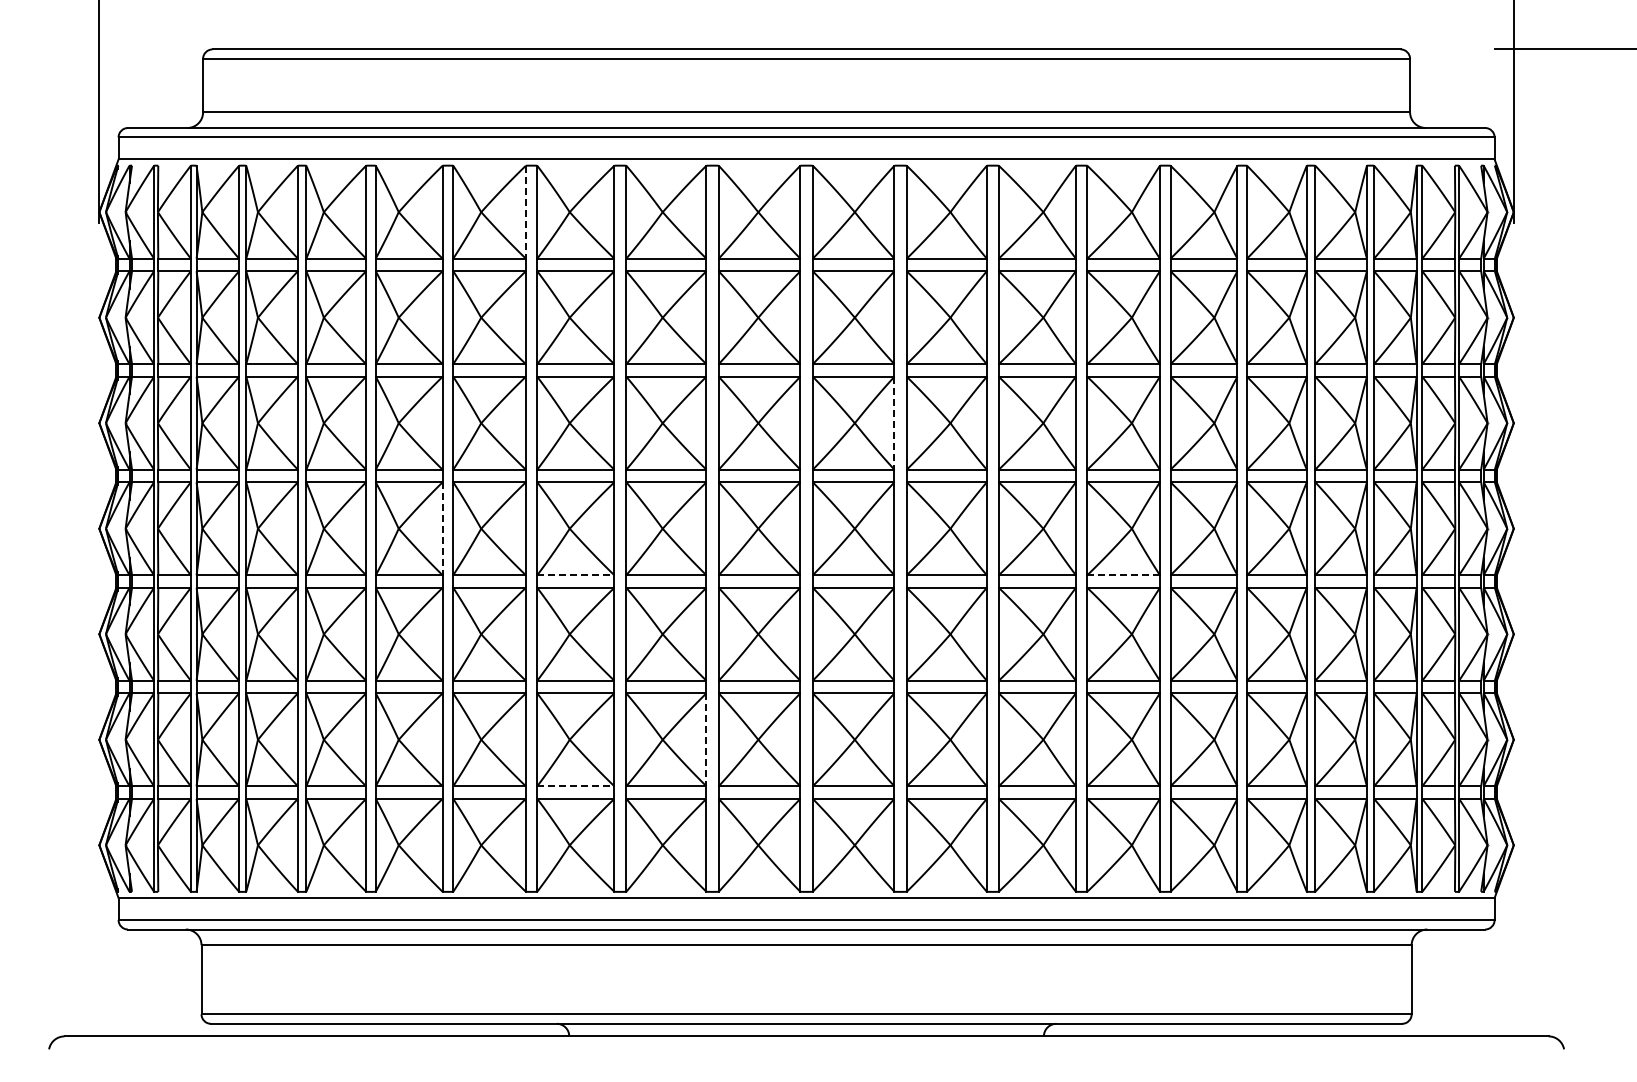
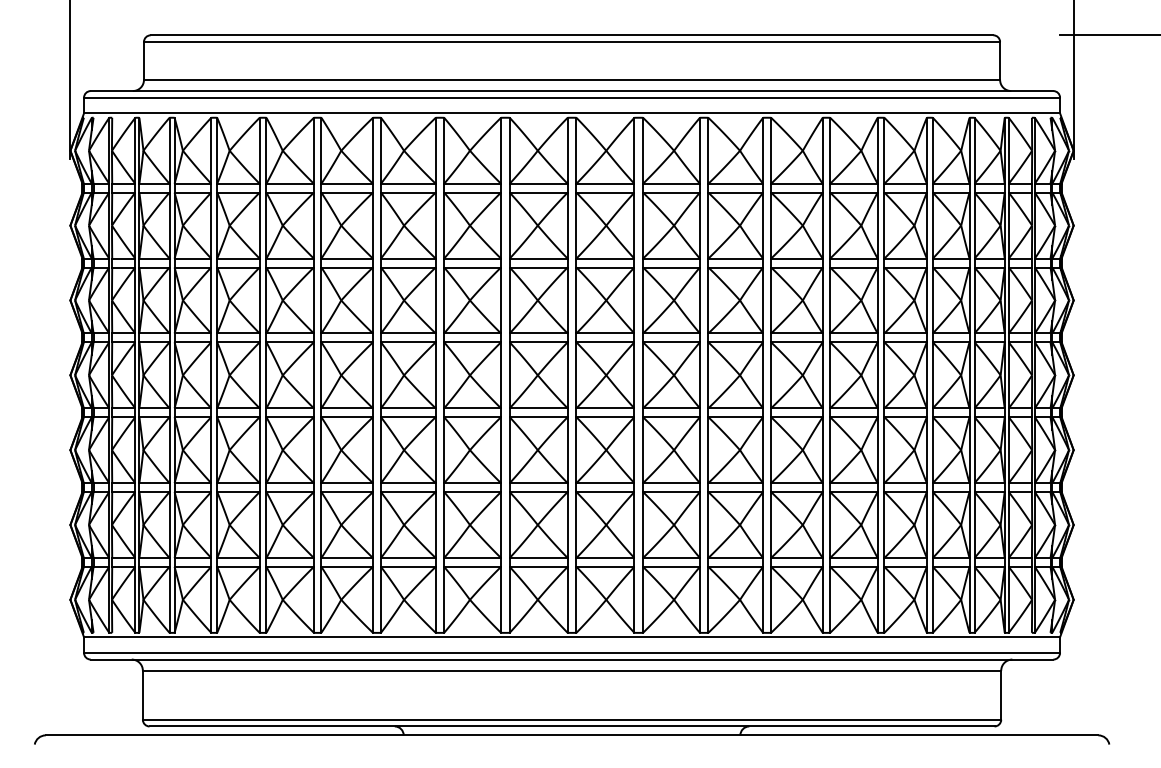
line: (525, 212) -> (372, 150), dashed -> solid
line: (894, 423) -> (634, 300), dashed -> solid
line: (442, 529) -> (313, 375), dashed -> solid
line: (575, 575) -> (408, 408), dashed -> solid
line: (1124, 575) -> (797, 408), dashed -> solid
line: (706, 740) -> (501, 525), dashed -> solid
line: (575, 786) -> (408, 558), dashed -> solid

